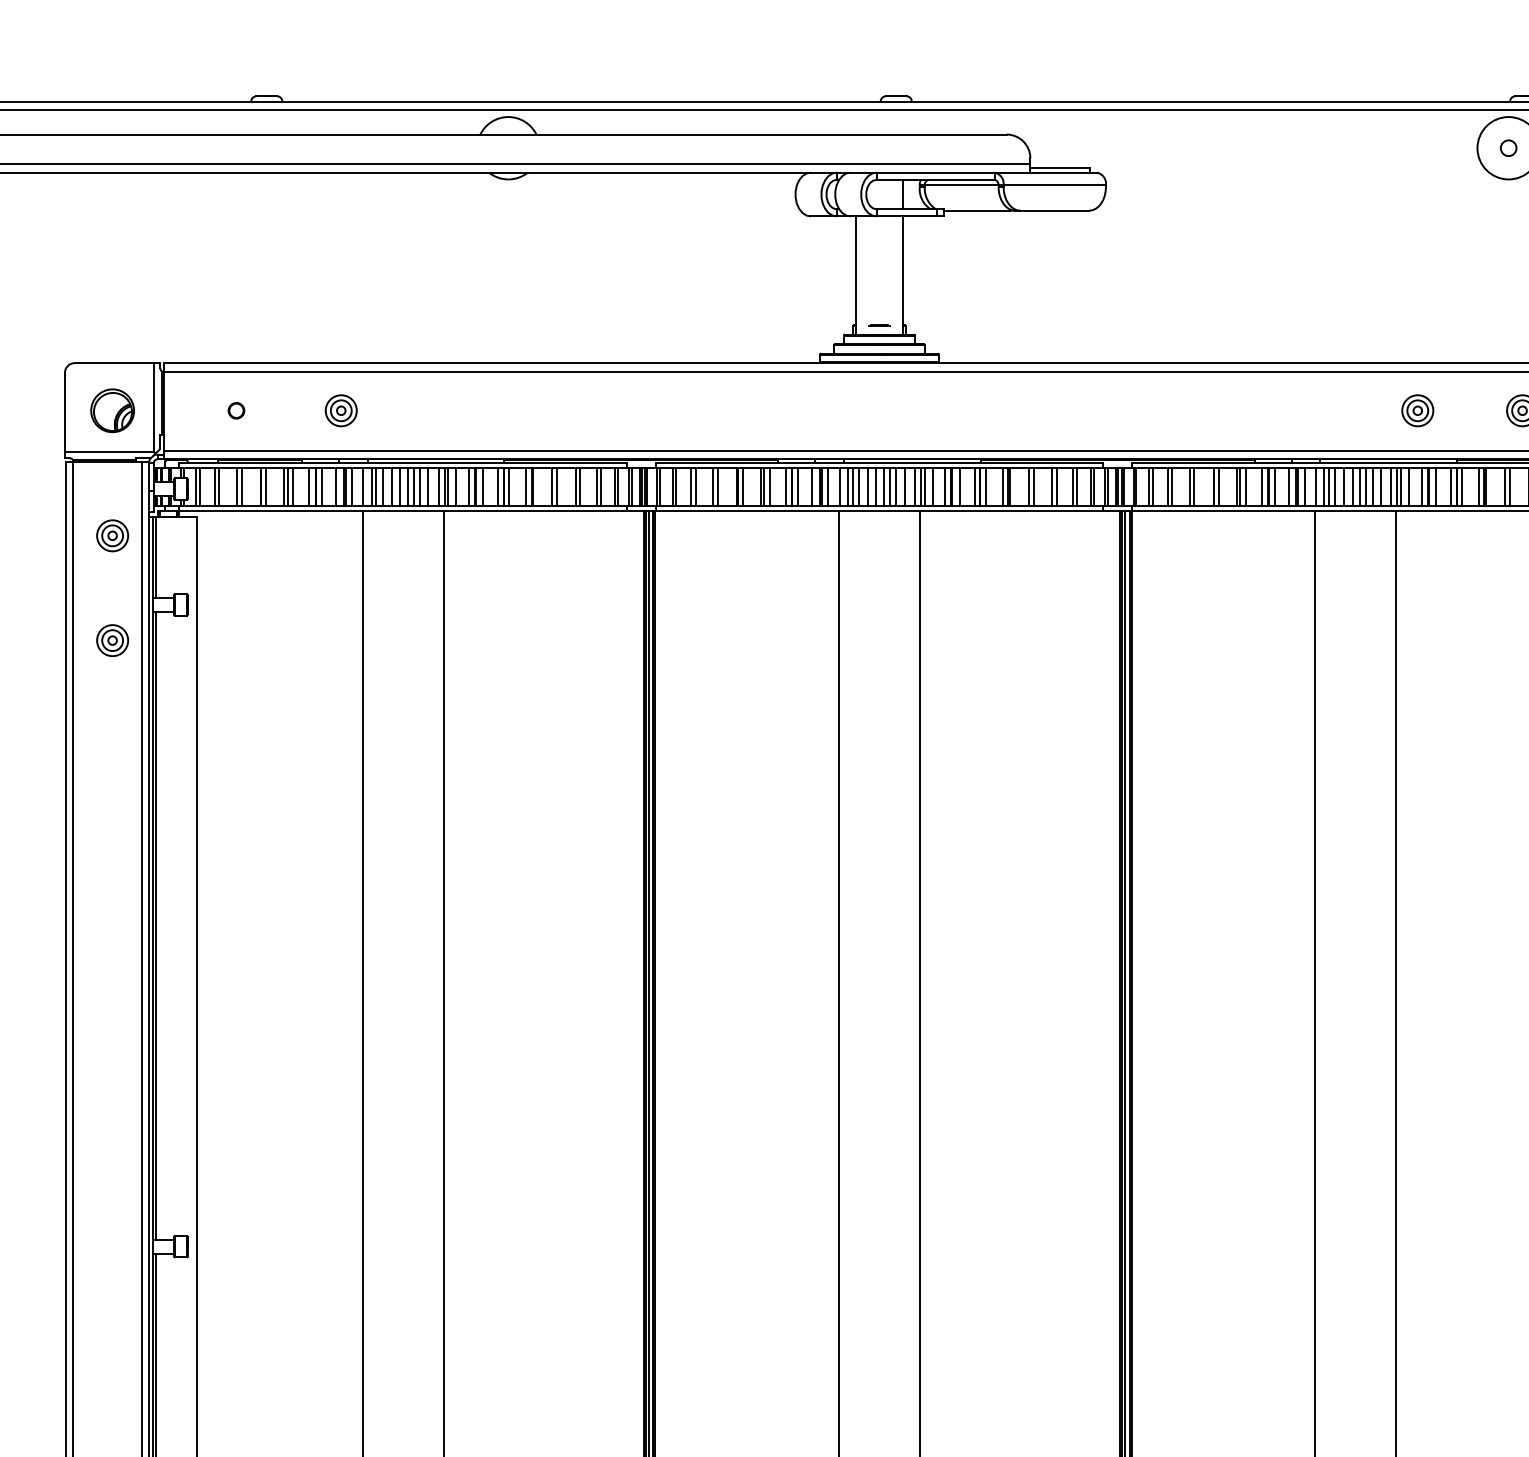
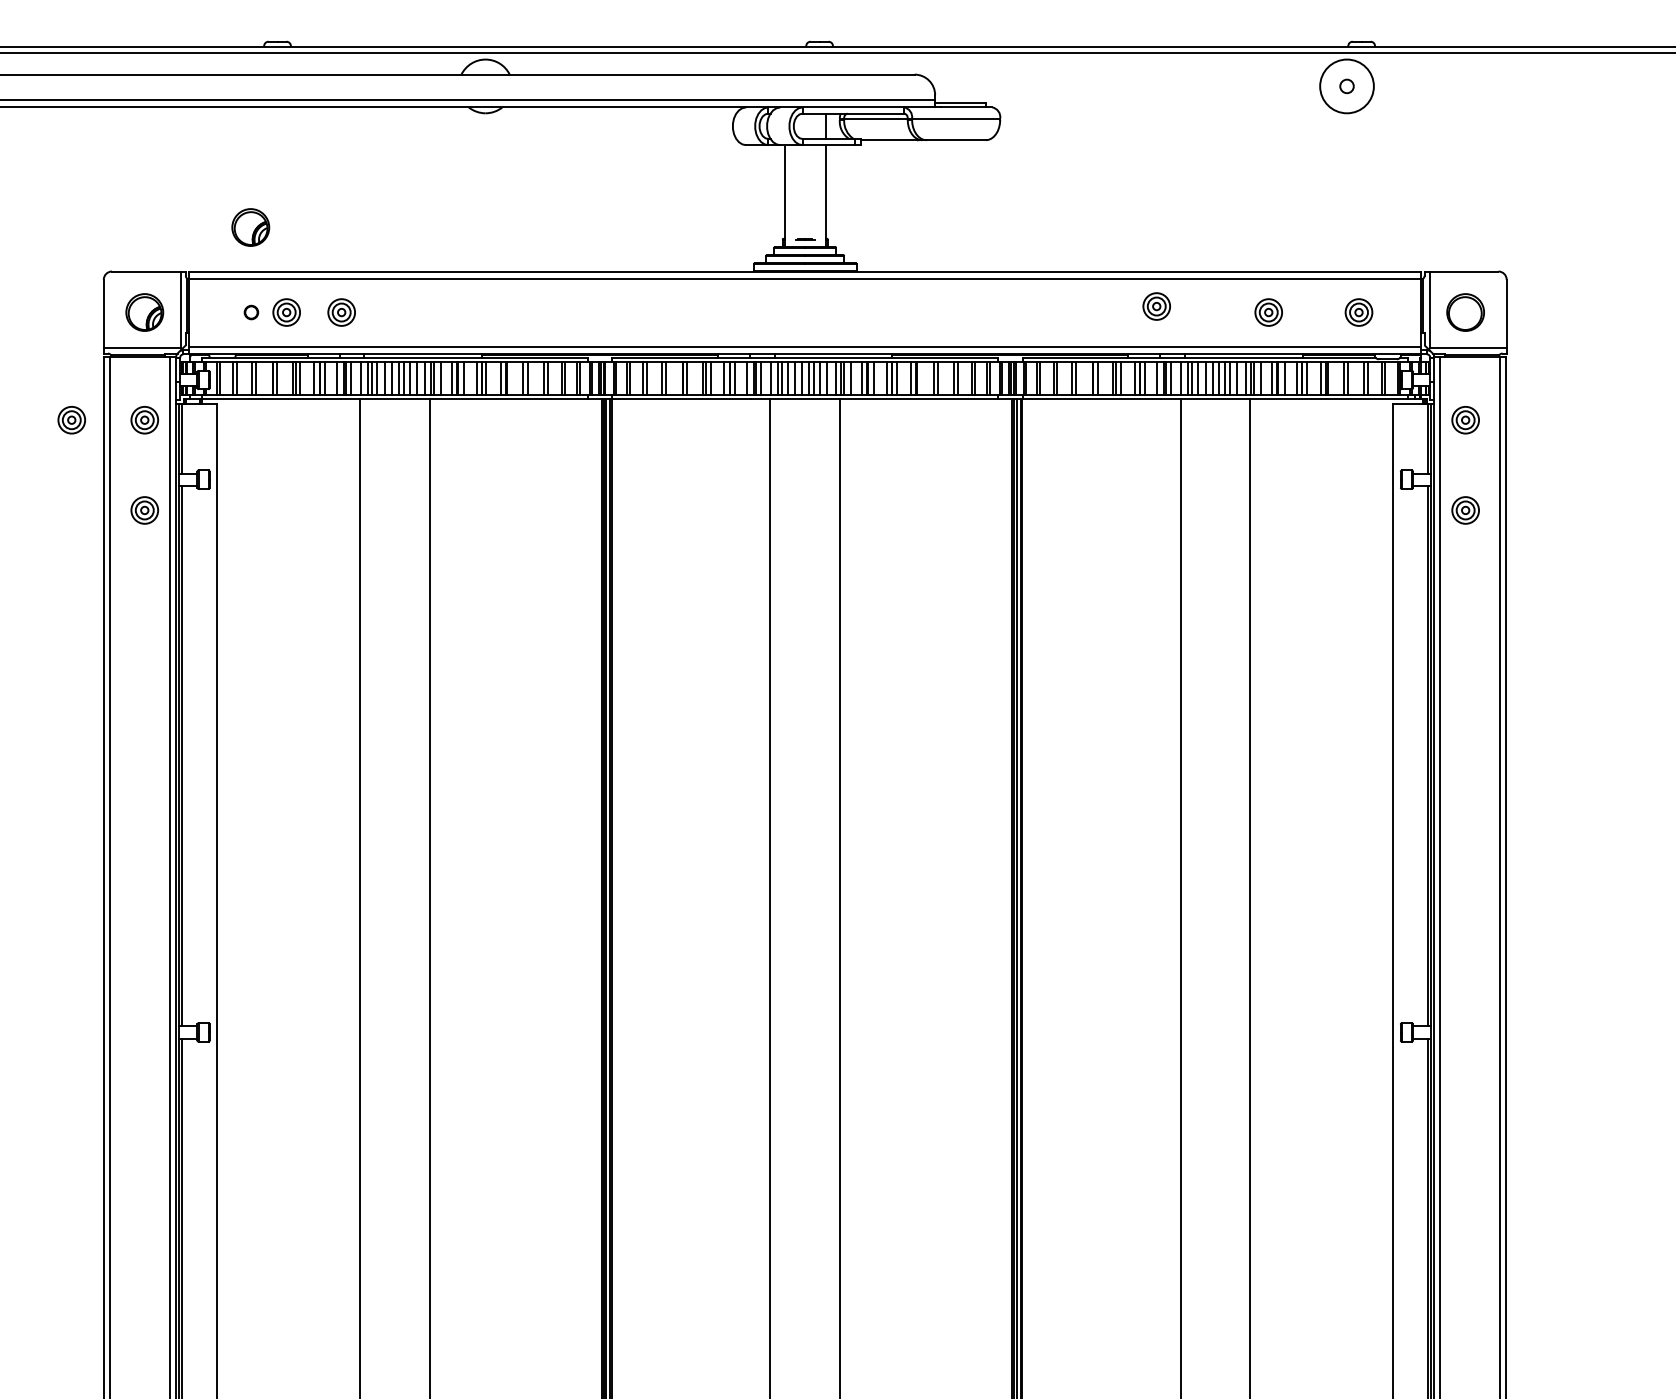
part: (235, 312) -> (250, 227), added
part: (1287, 403) -> (1156, 306), added
part: (277, 410) -> (286, 312), added
part: (27, 536) -> (71, 420), added

